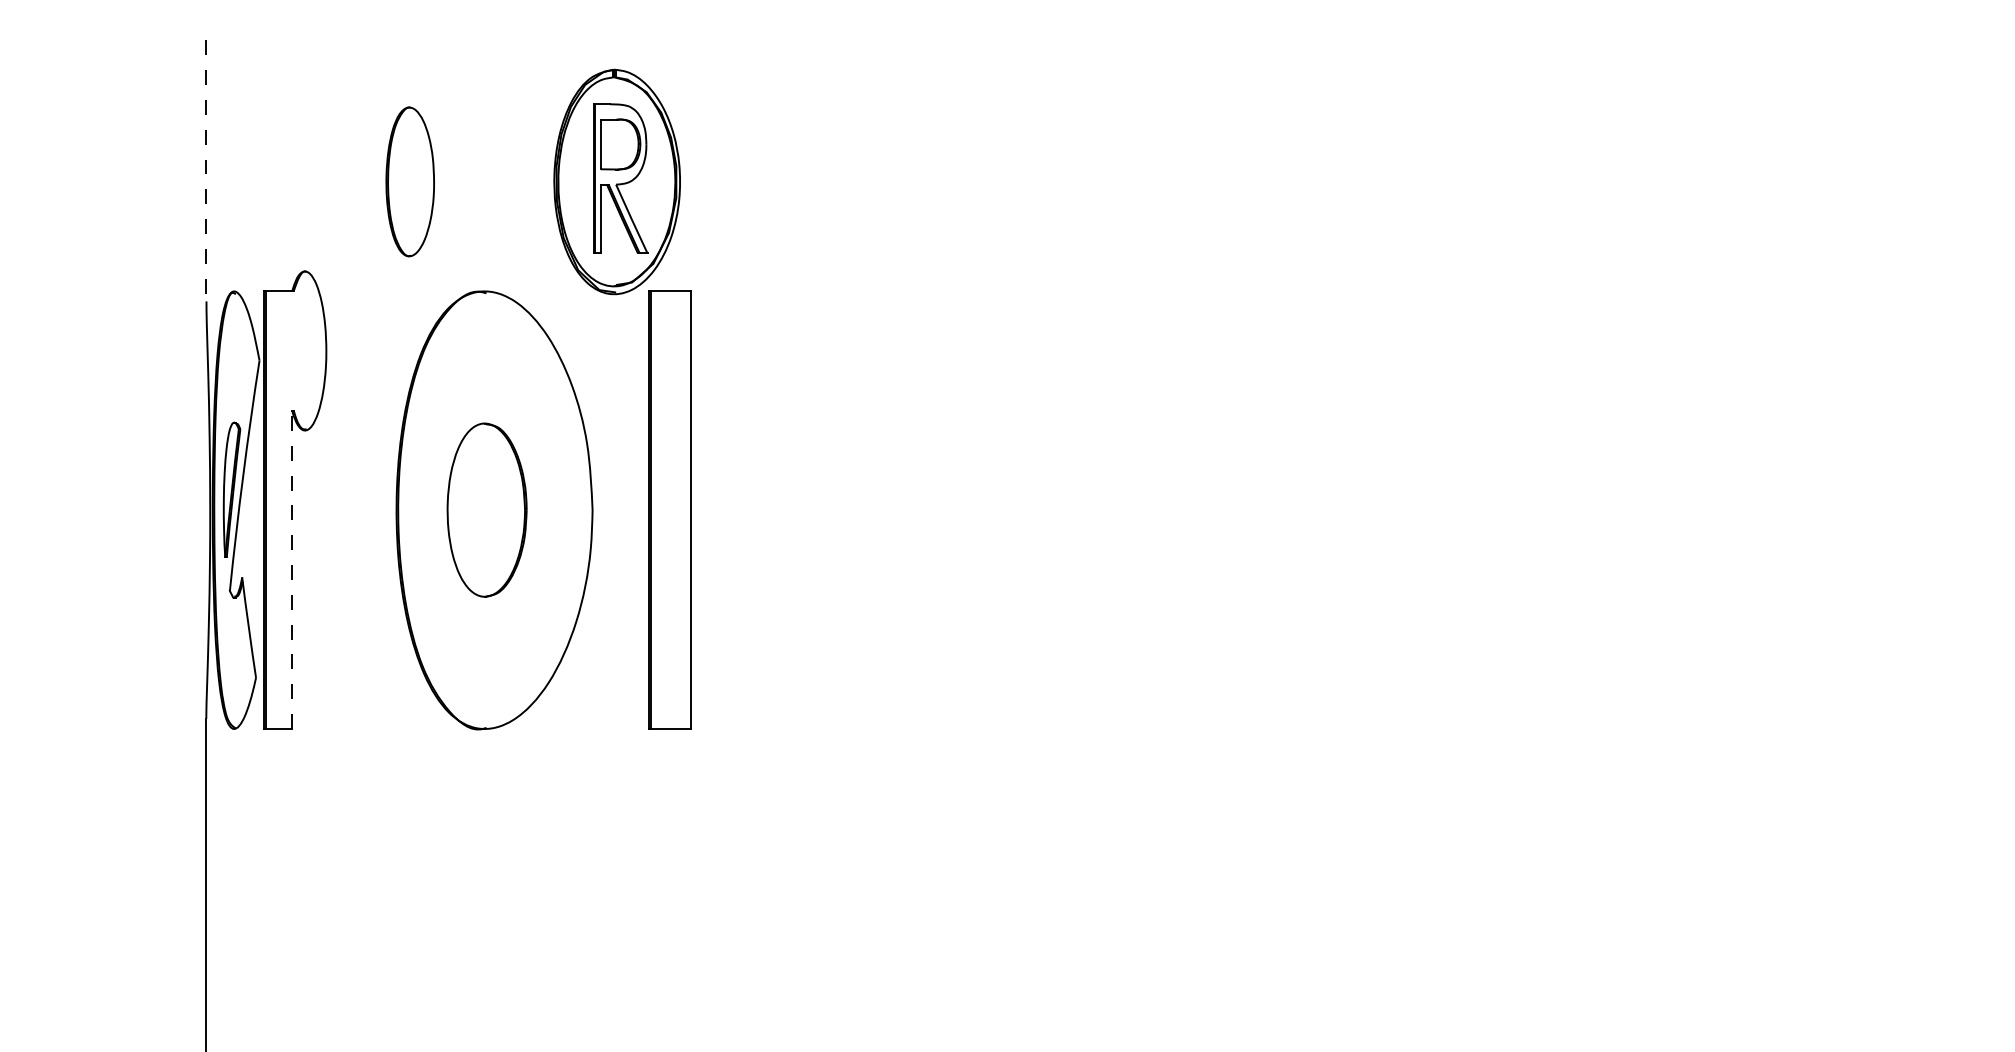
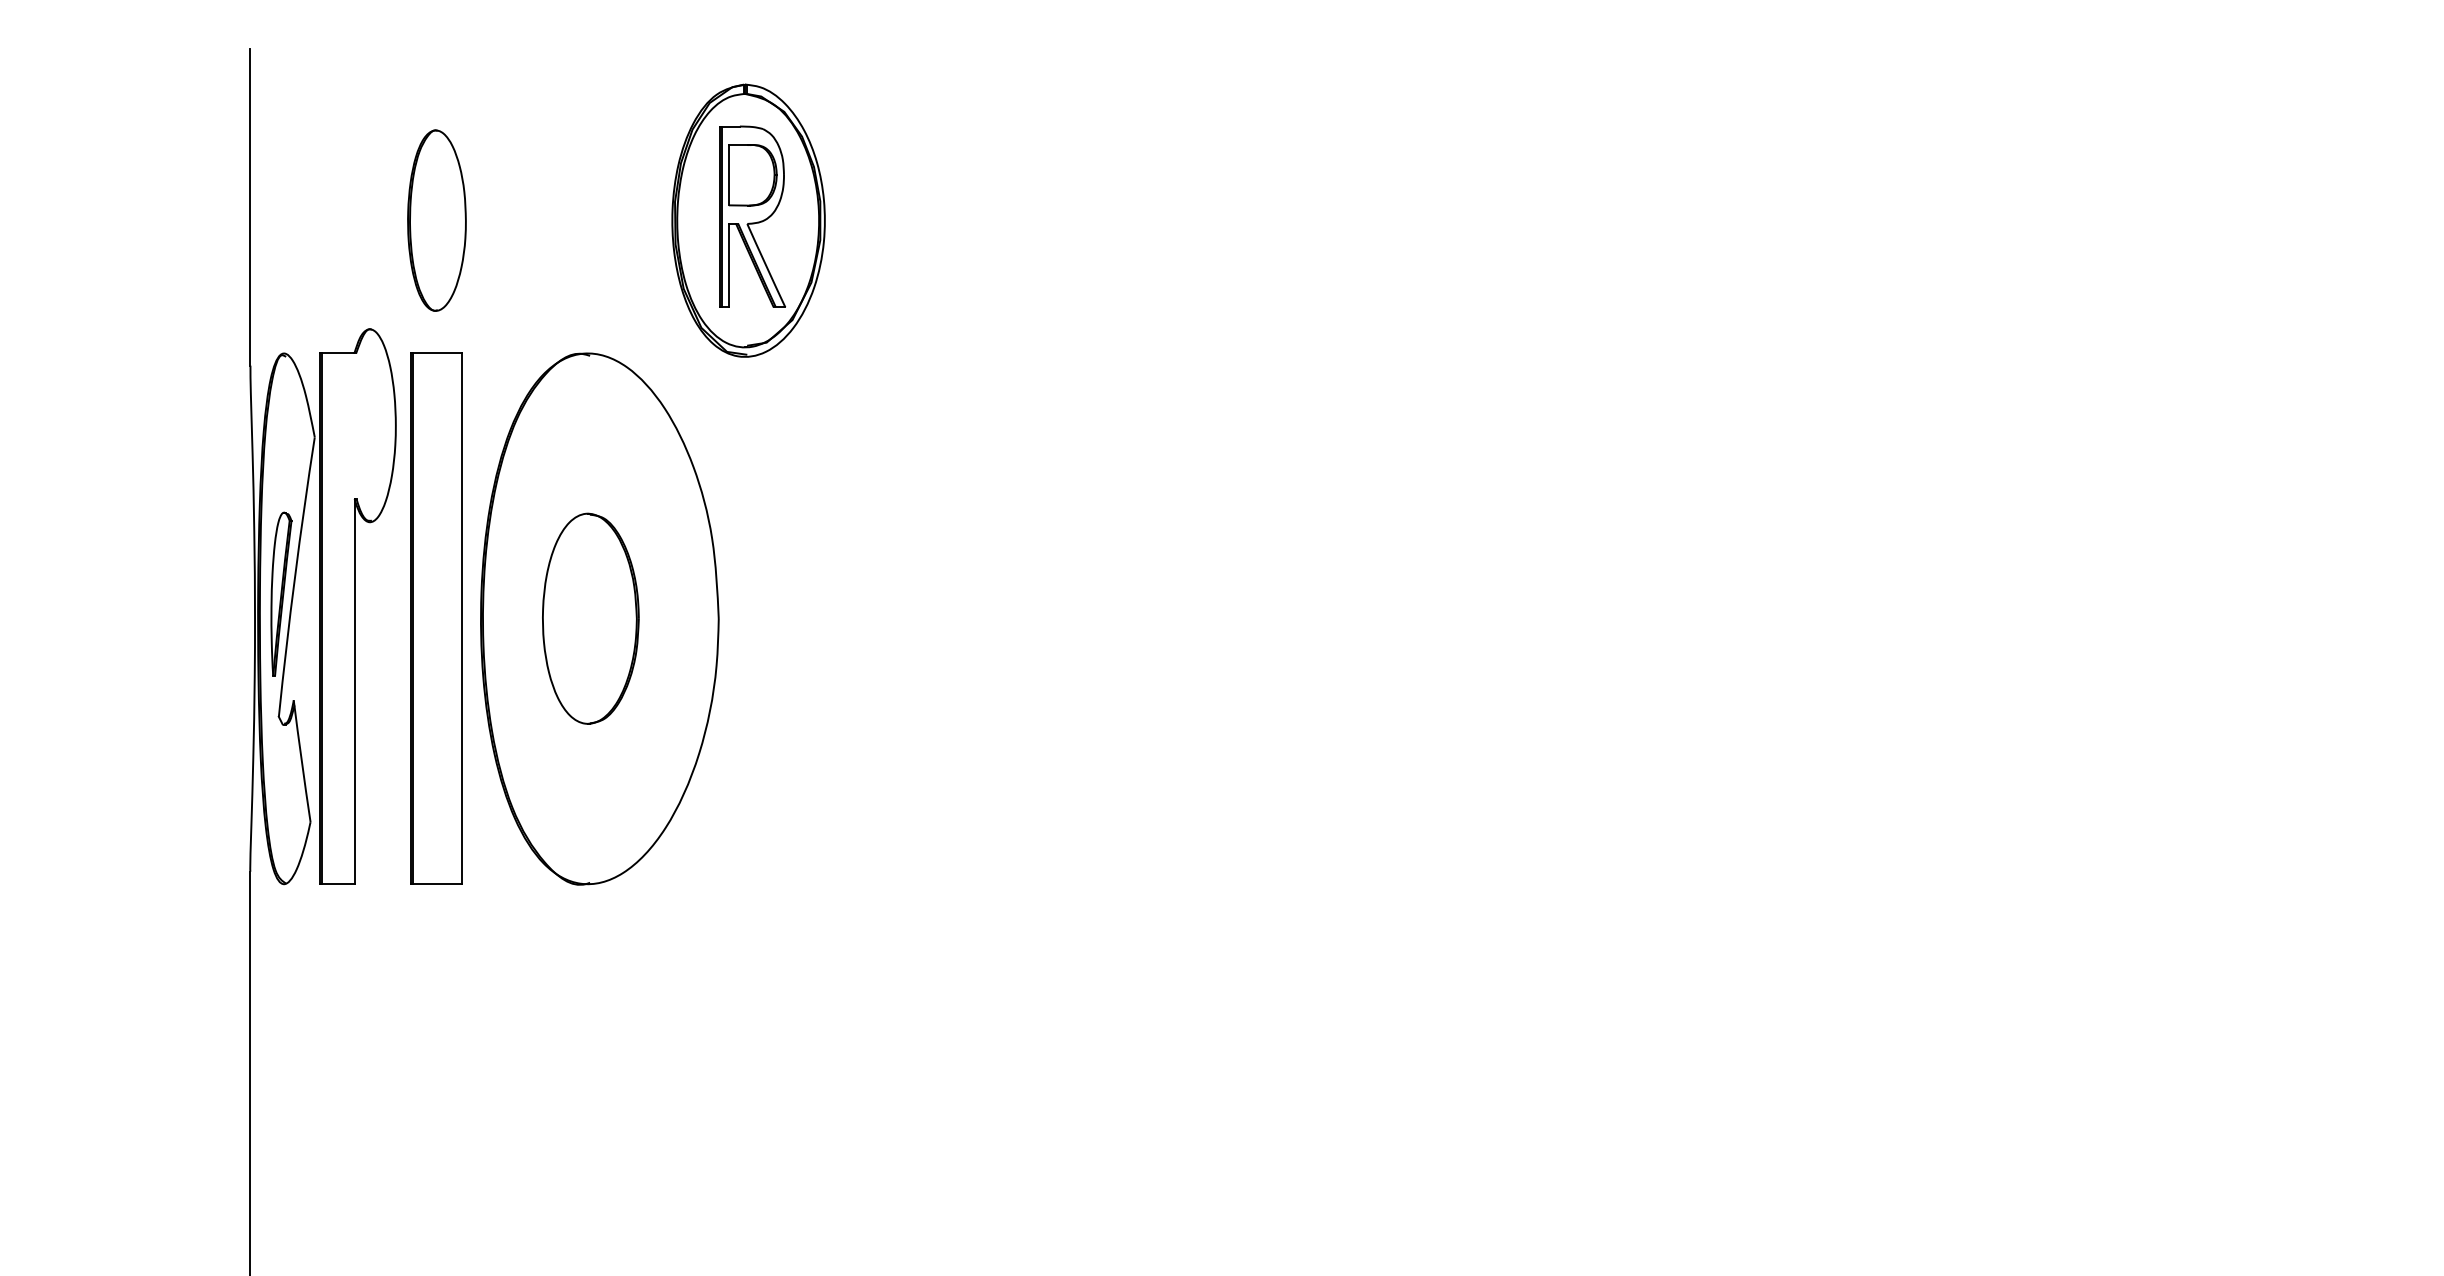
line: (206, 170) -> (250, 206), dashed -> solid
part: (409, 181) -> (436, 220), moved
part: (669, 509) -> (436, 617), moved
line: (292, 570) -> (354, 691), dashed -> solid

